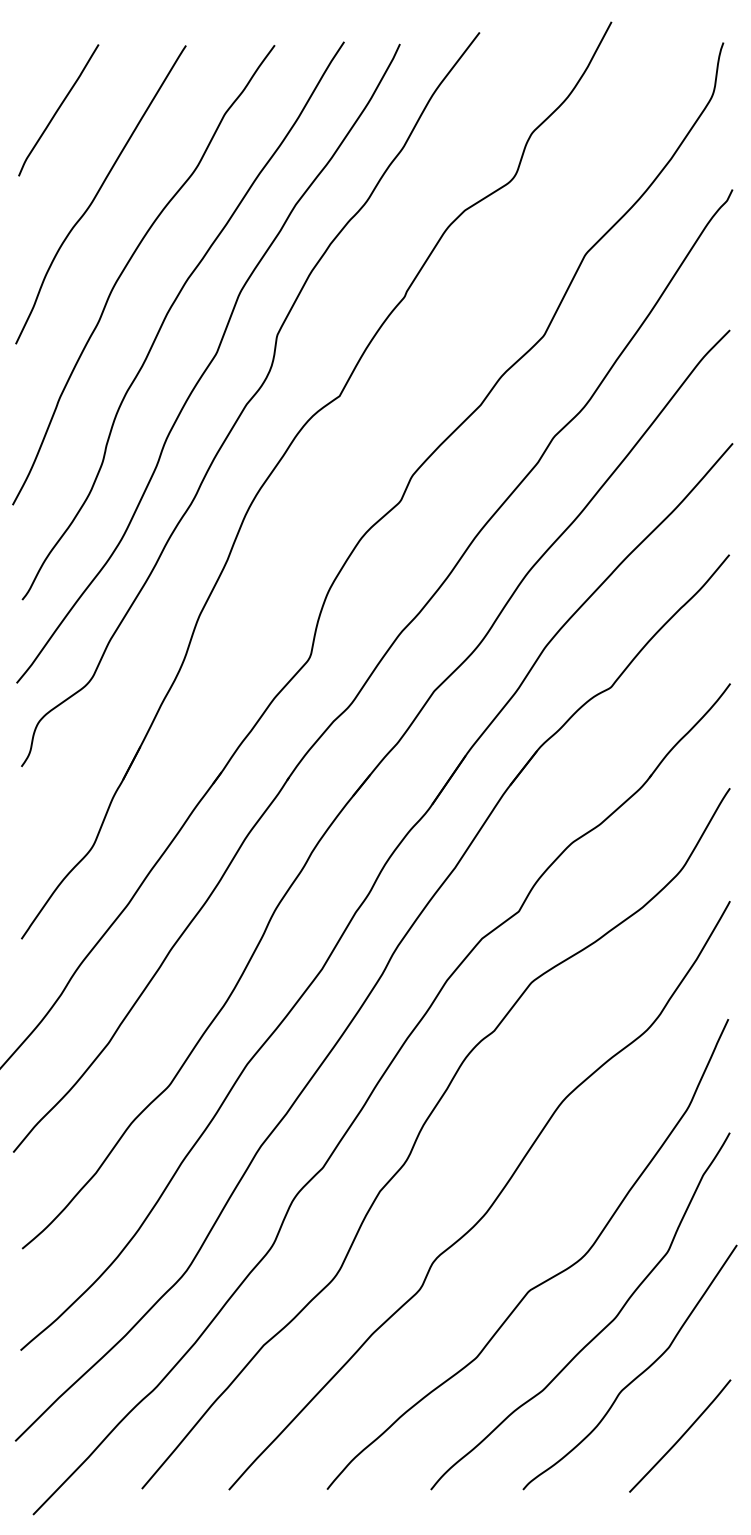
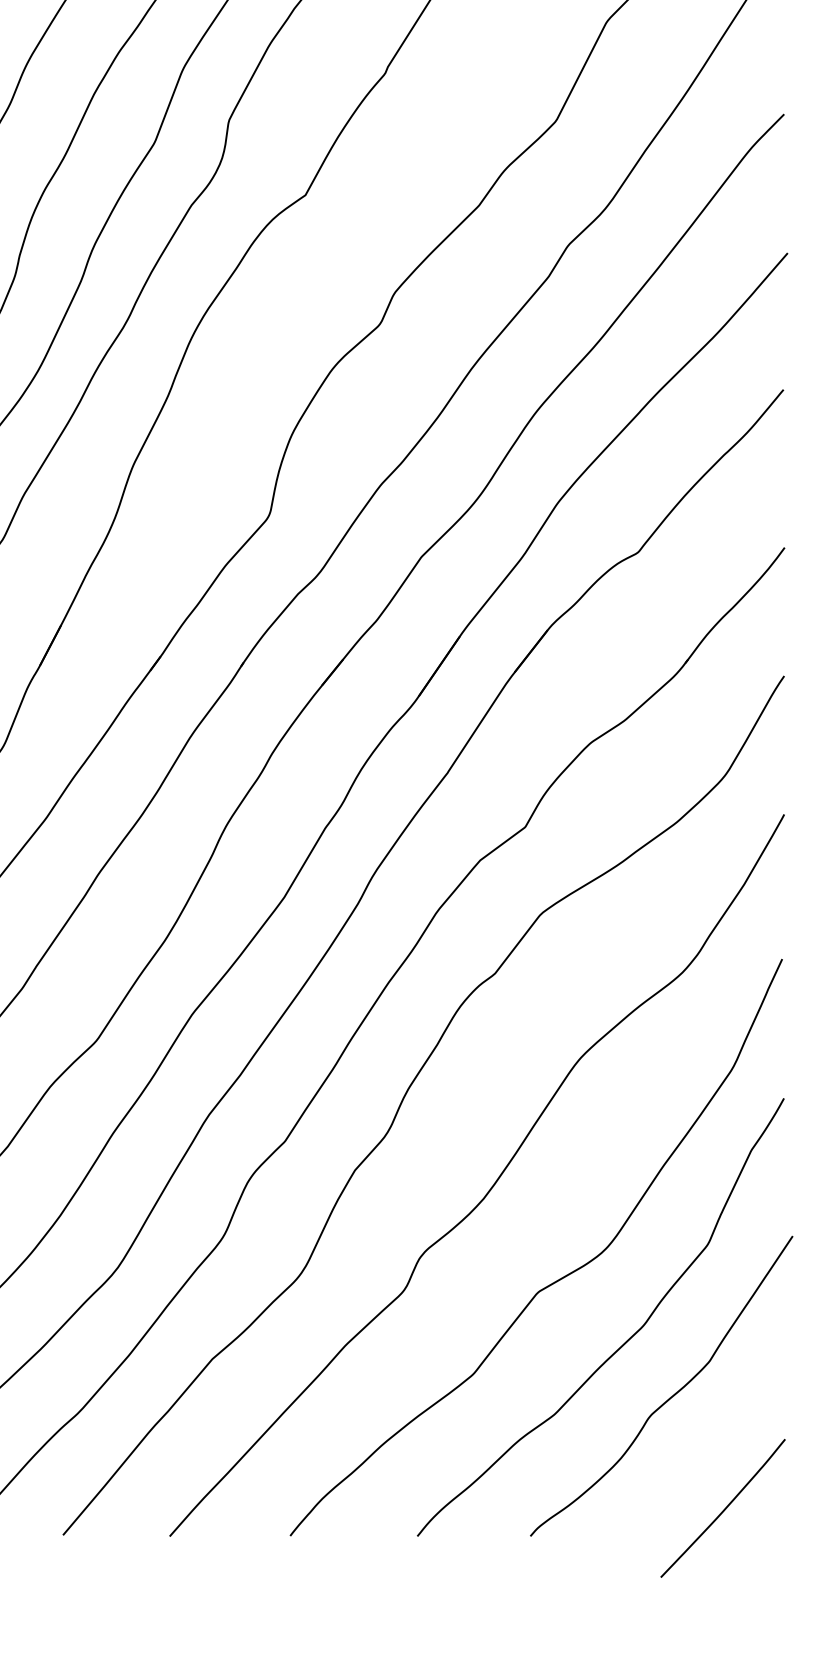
curve: (681, 1435) -> (724, 1507), moved

